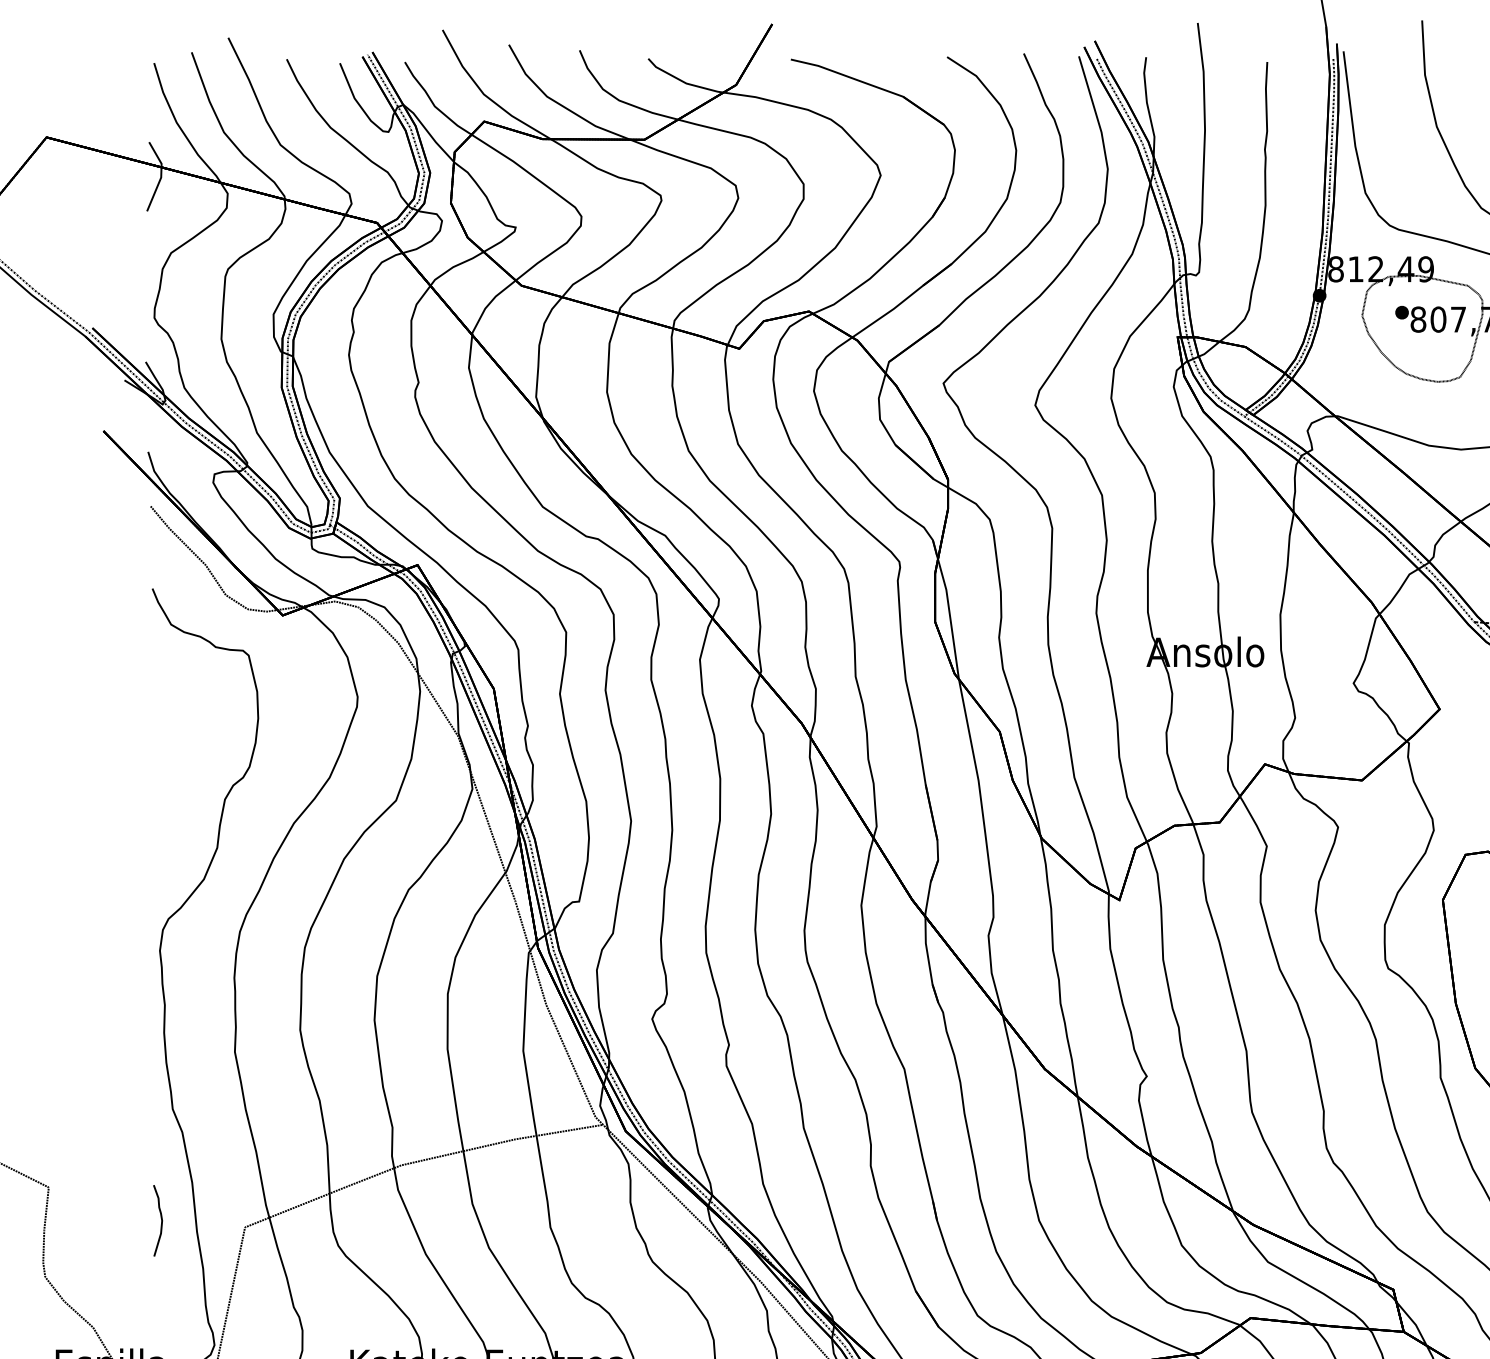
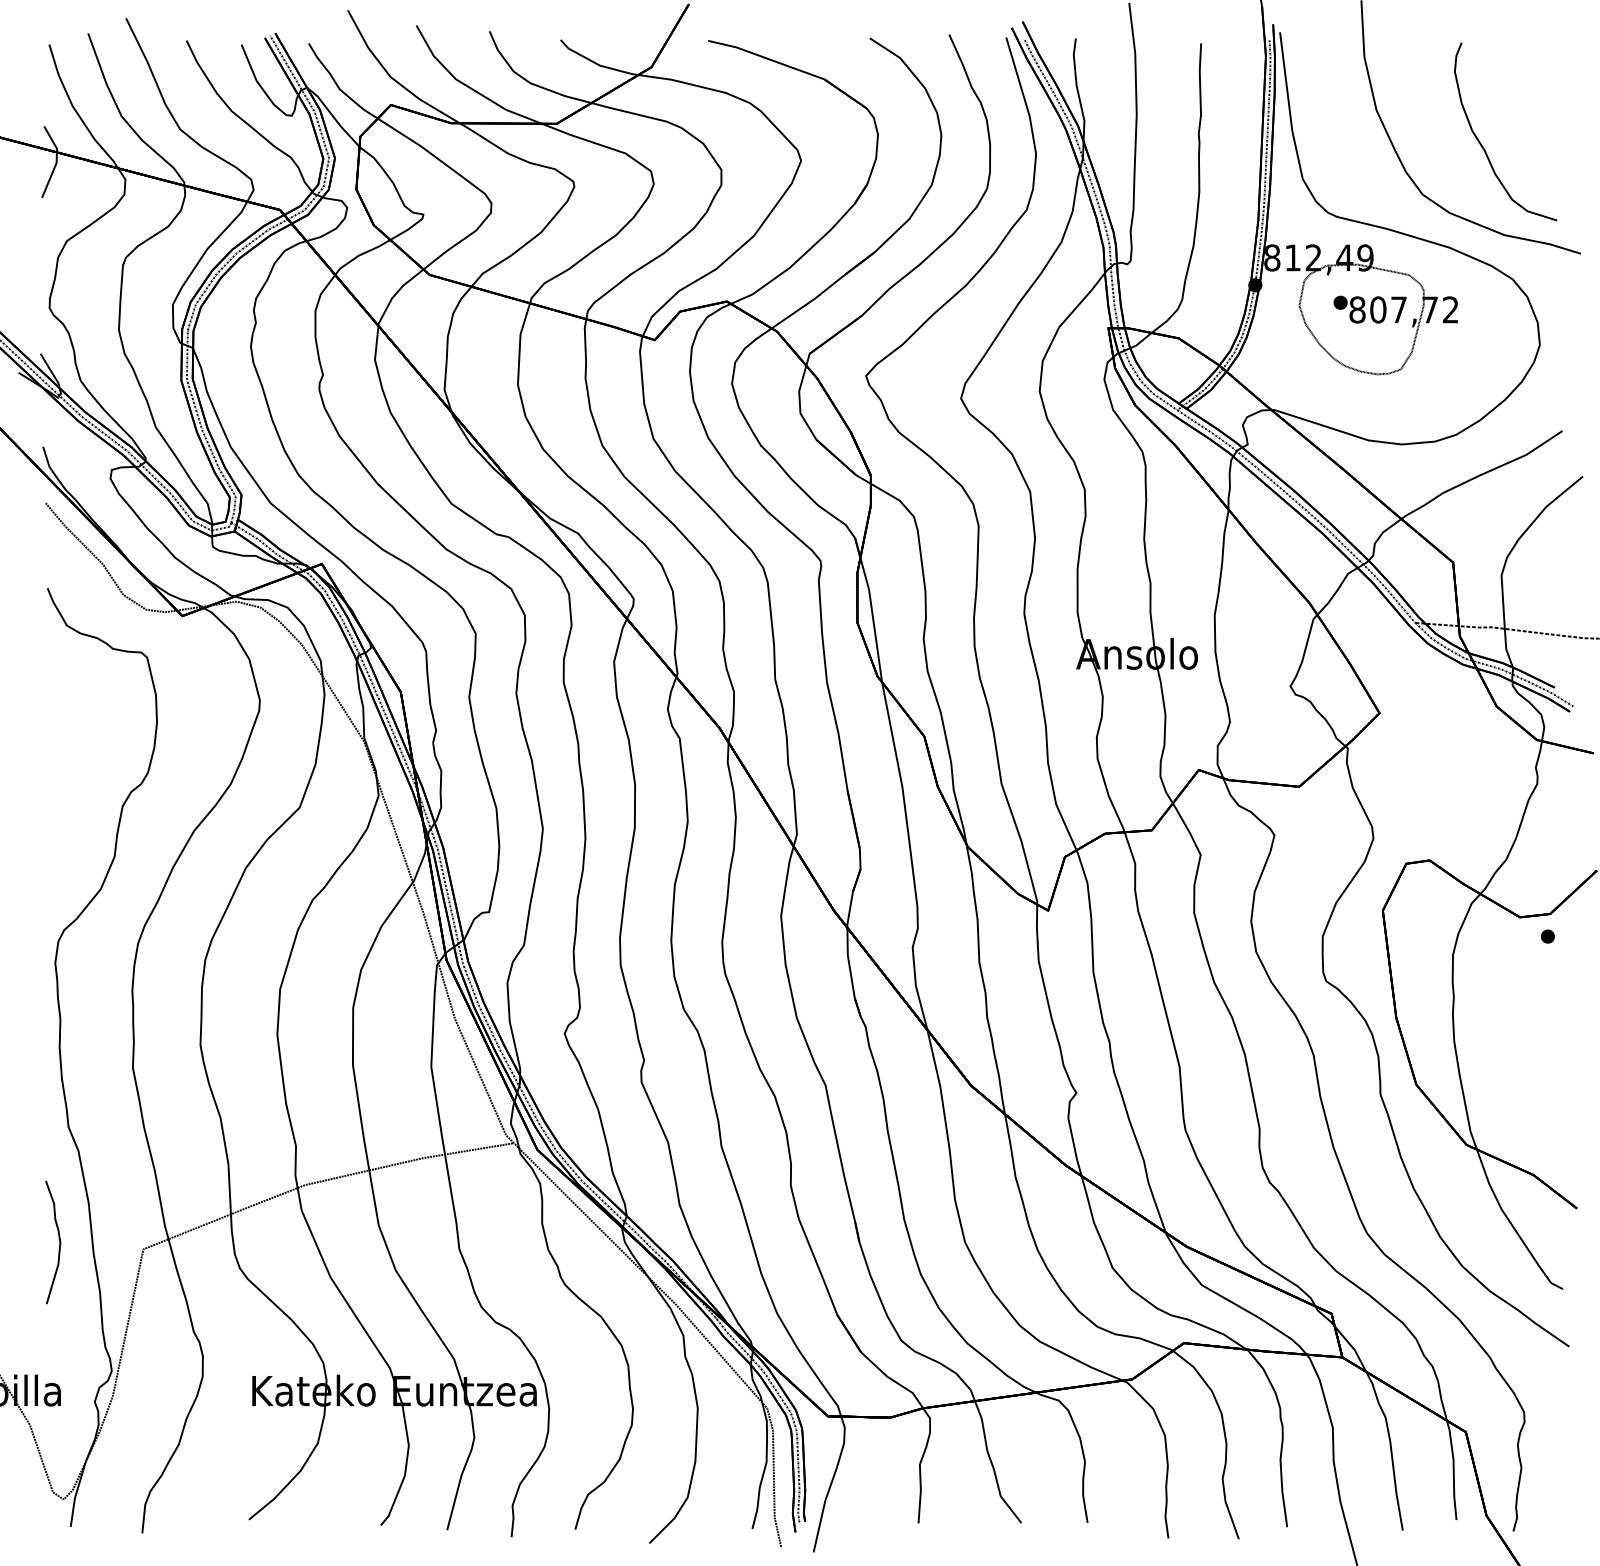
part: (158, 1220) -> (53, 1242), size x1.67

